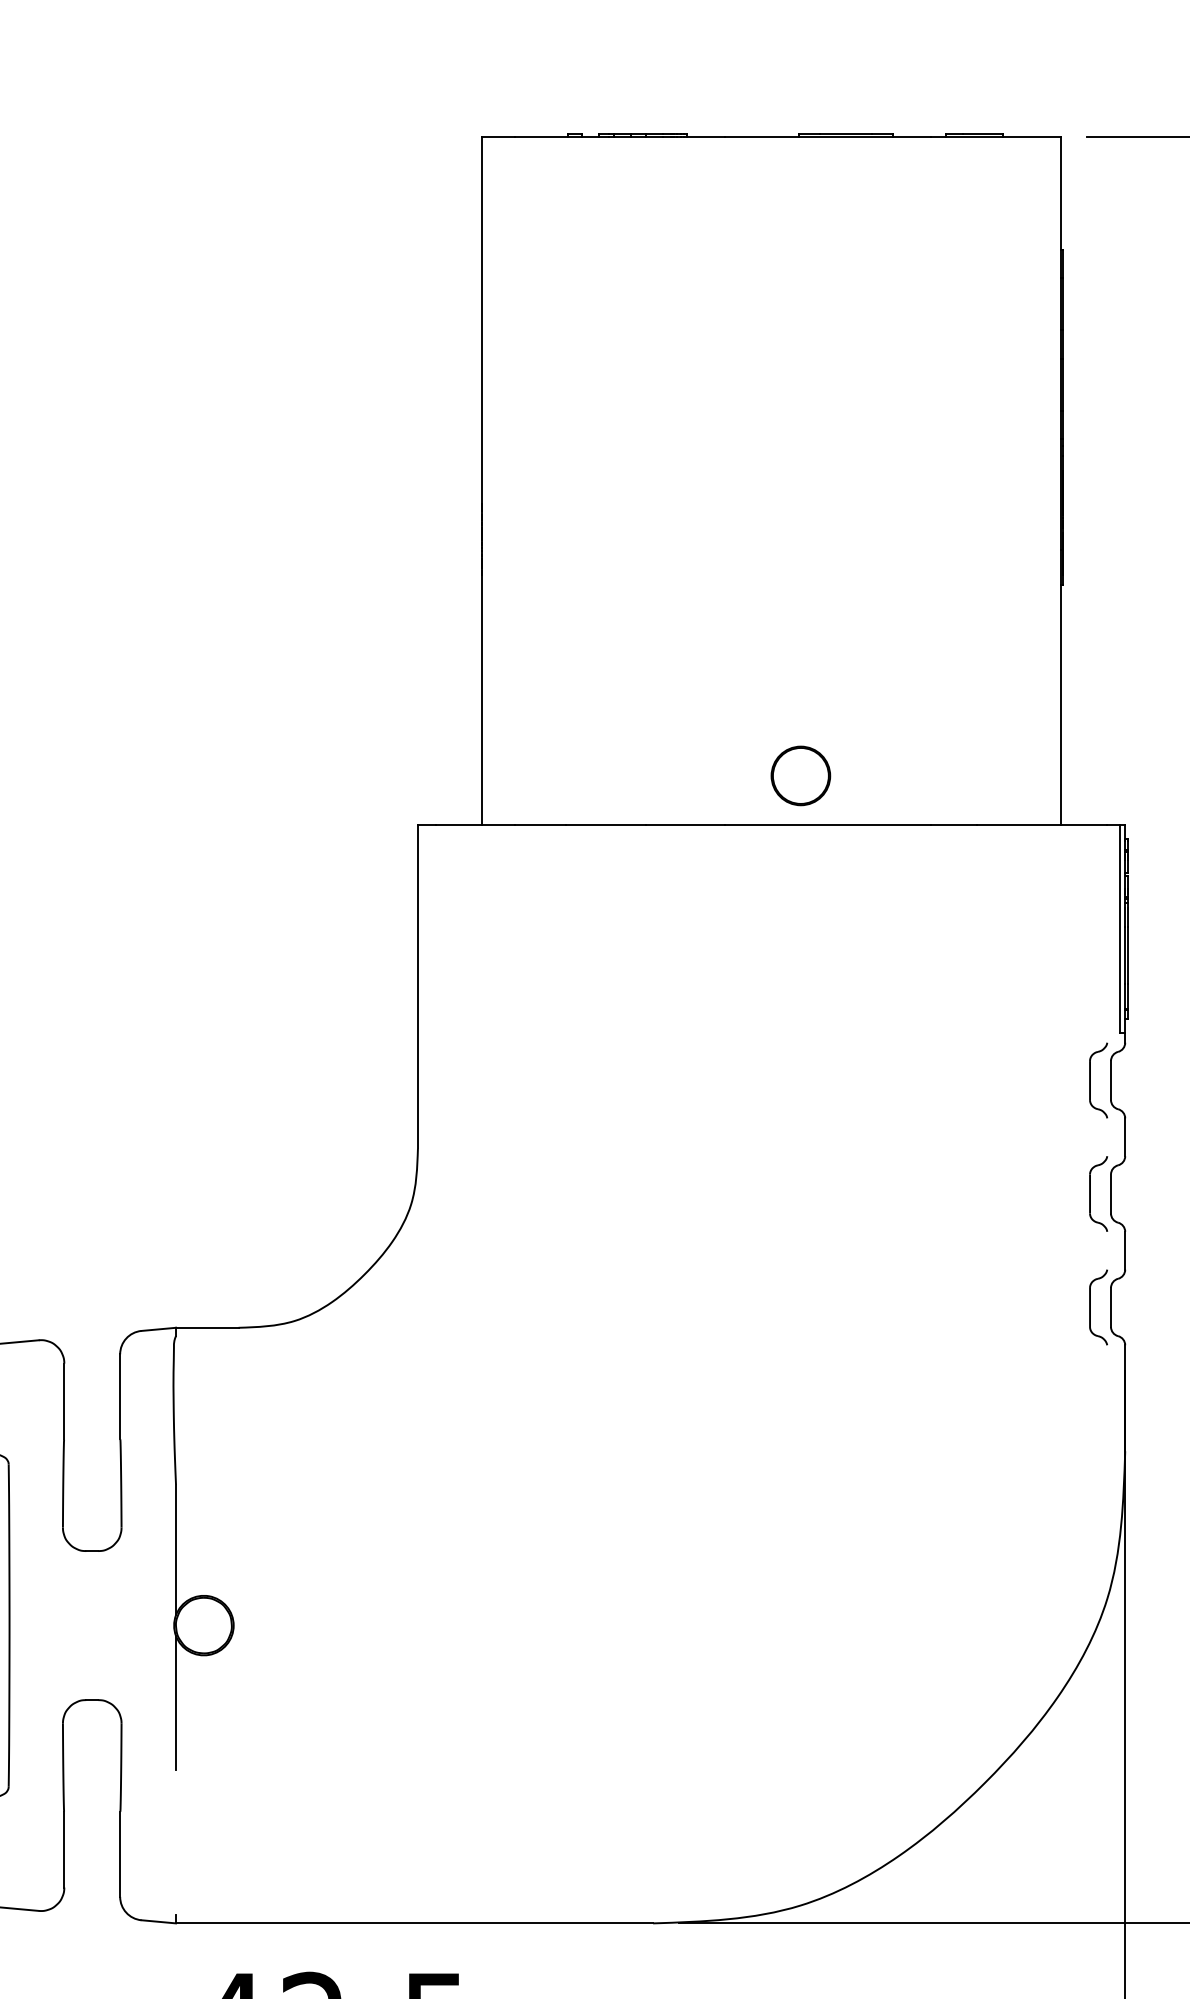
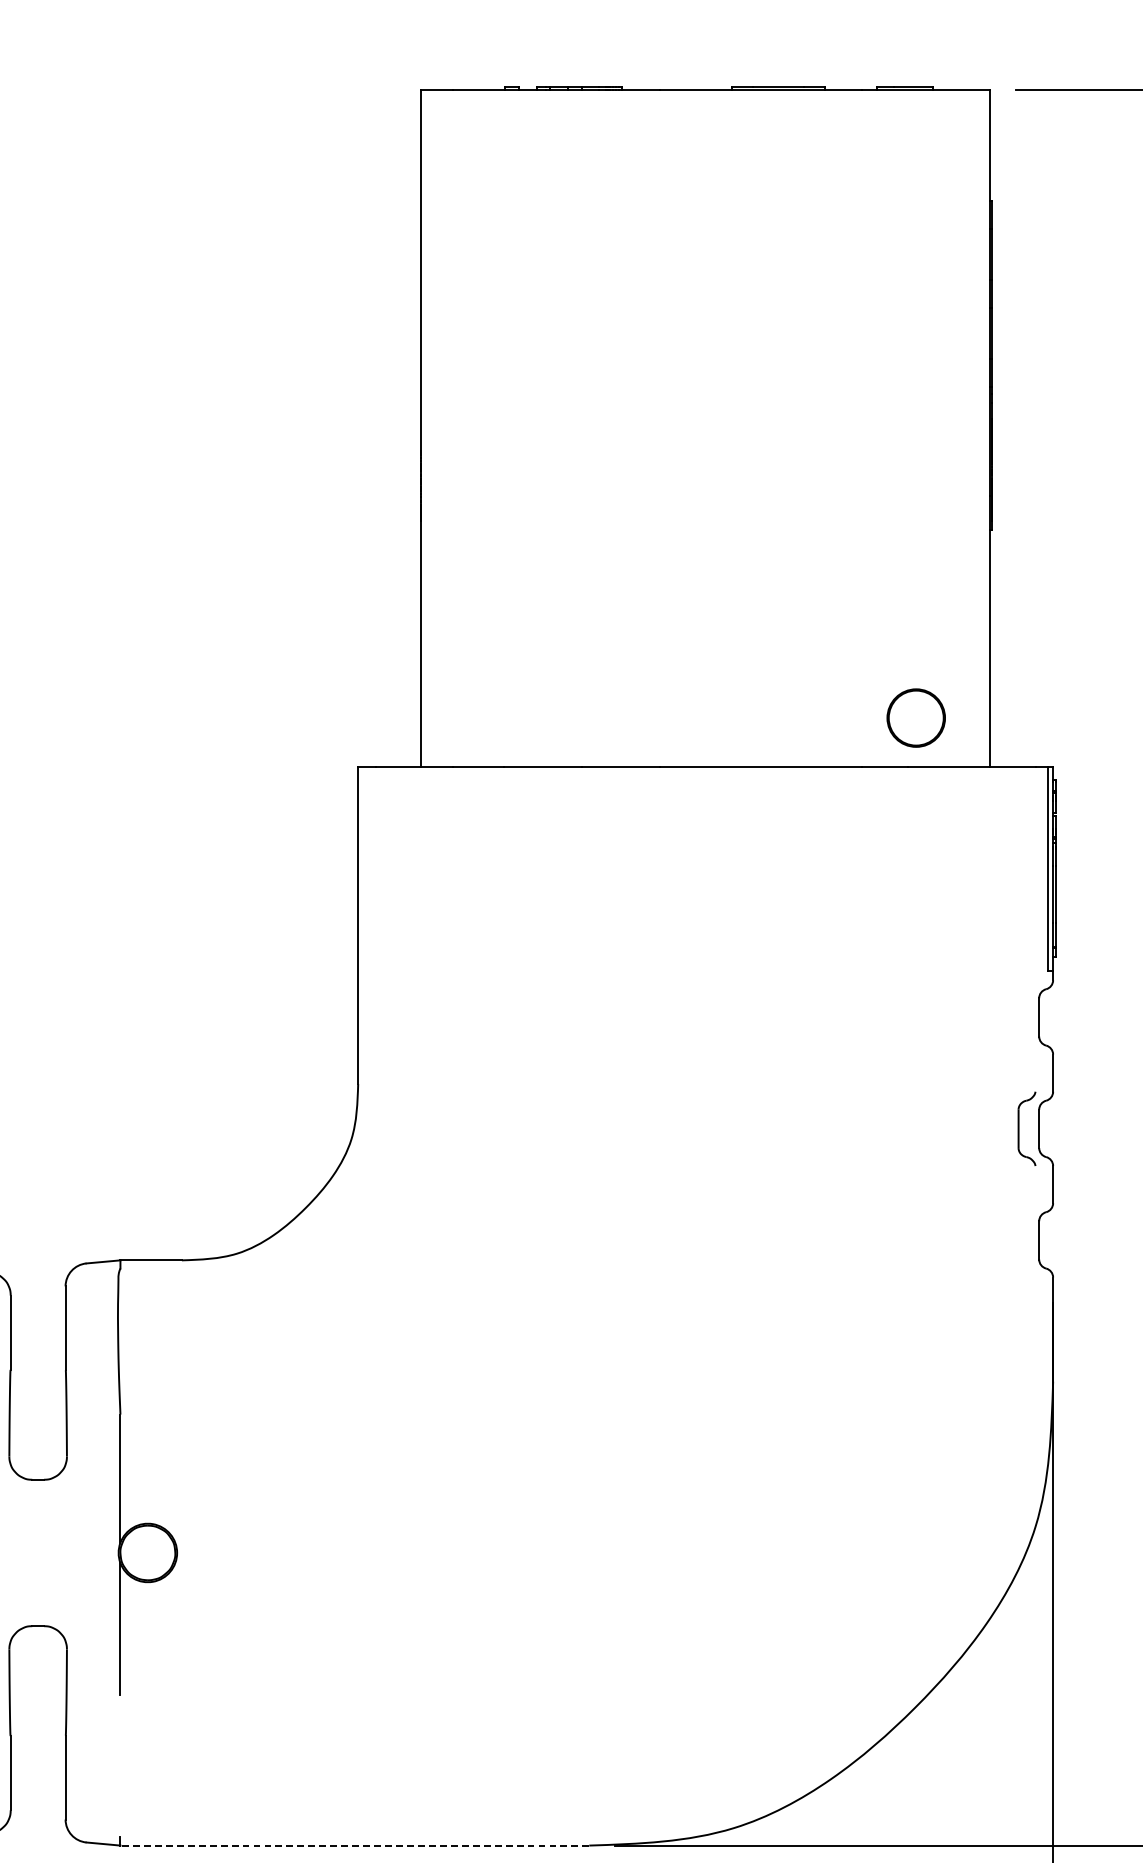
part: (800, 775) -> (915, 717), moved
part: (1090, 1080) -> (1019, 1017), removed
part: (1090, 1307) -> (1019, 1240), removed
line: (414, 1923) -> (354, 1845), solid -> dashed

